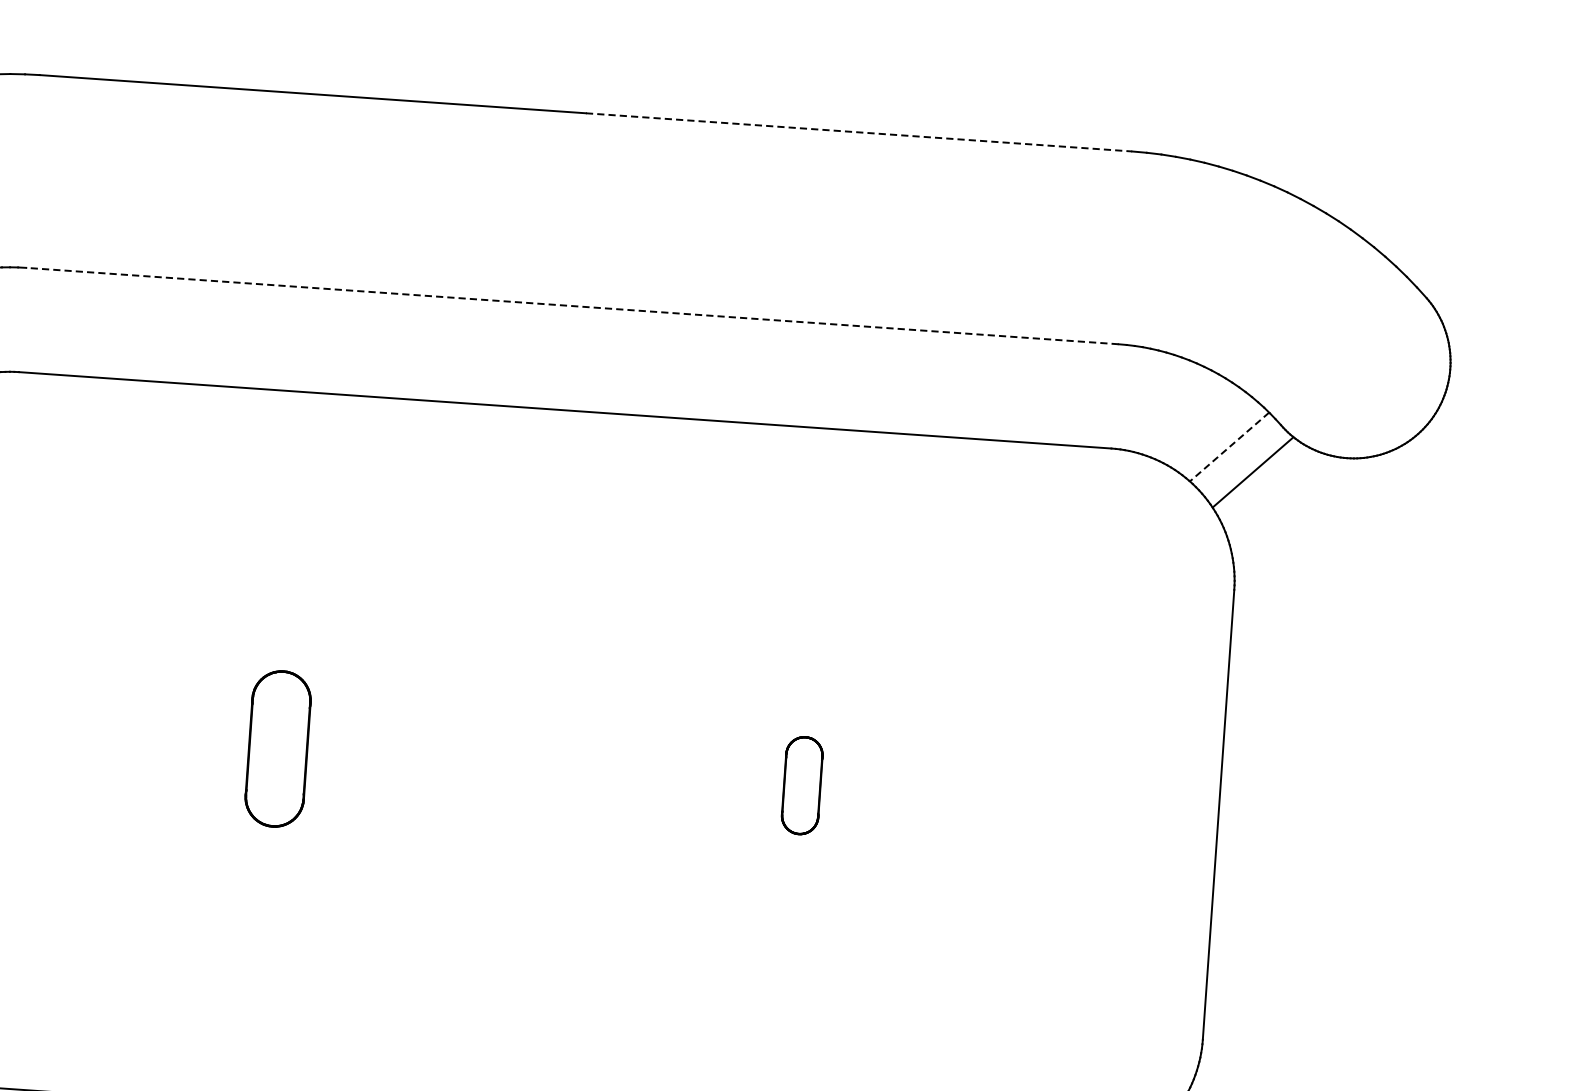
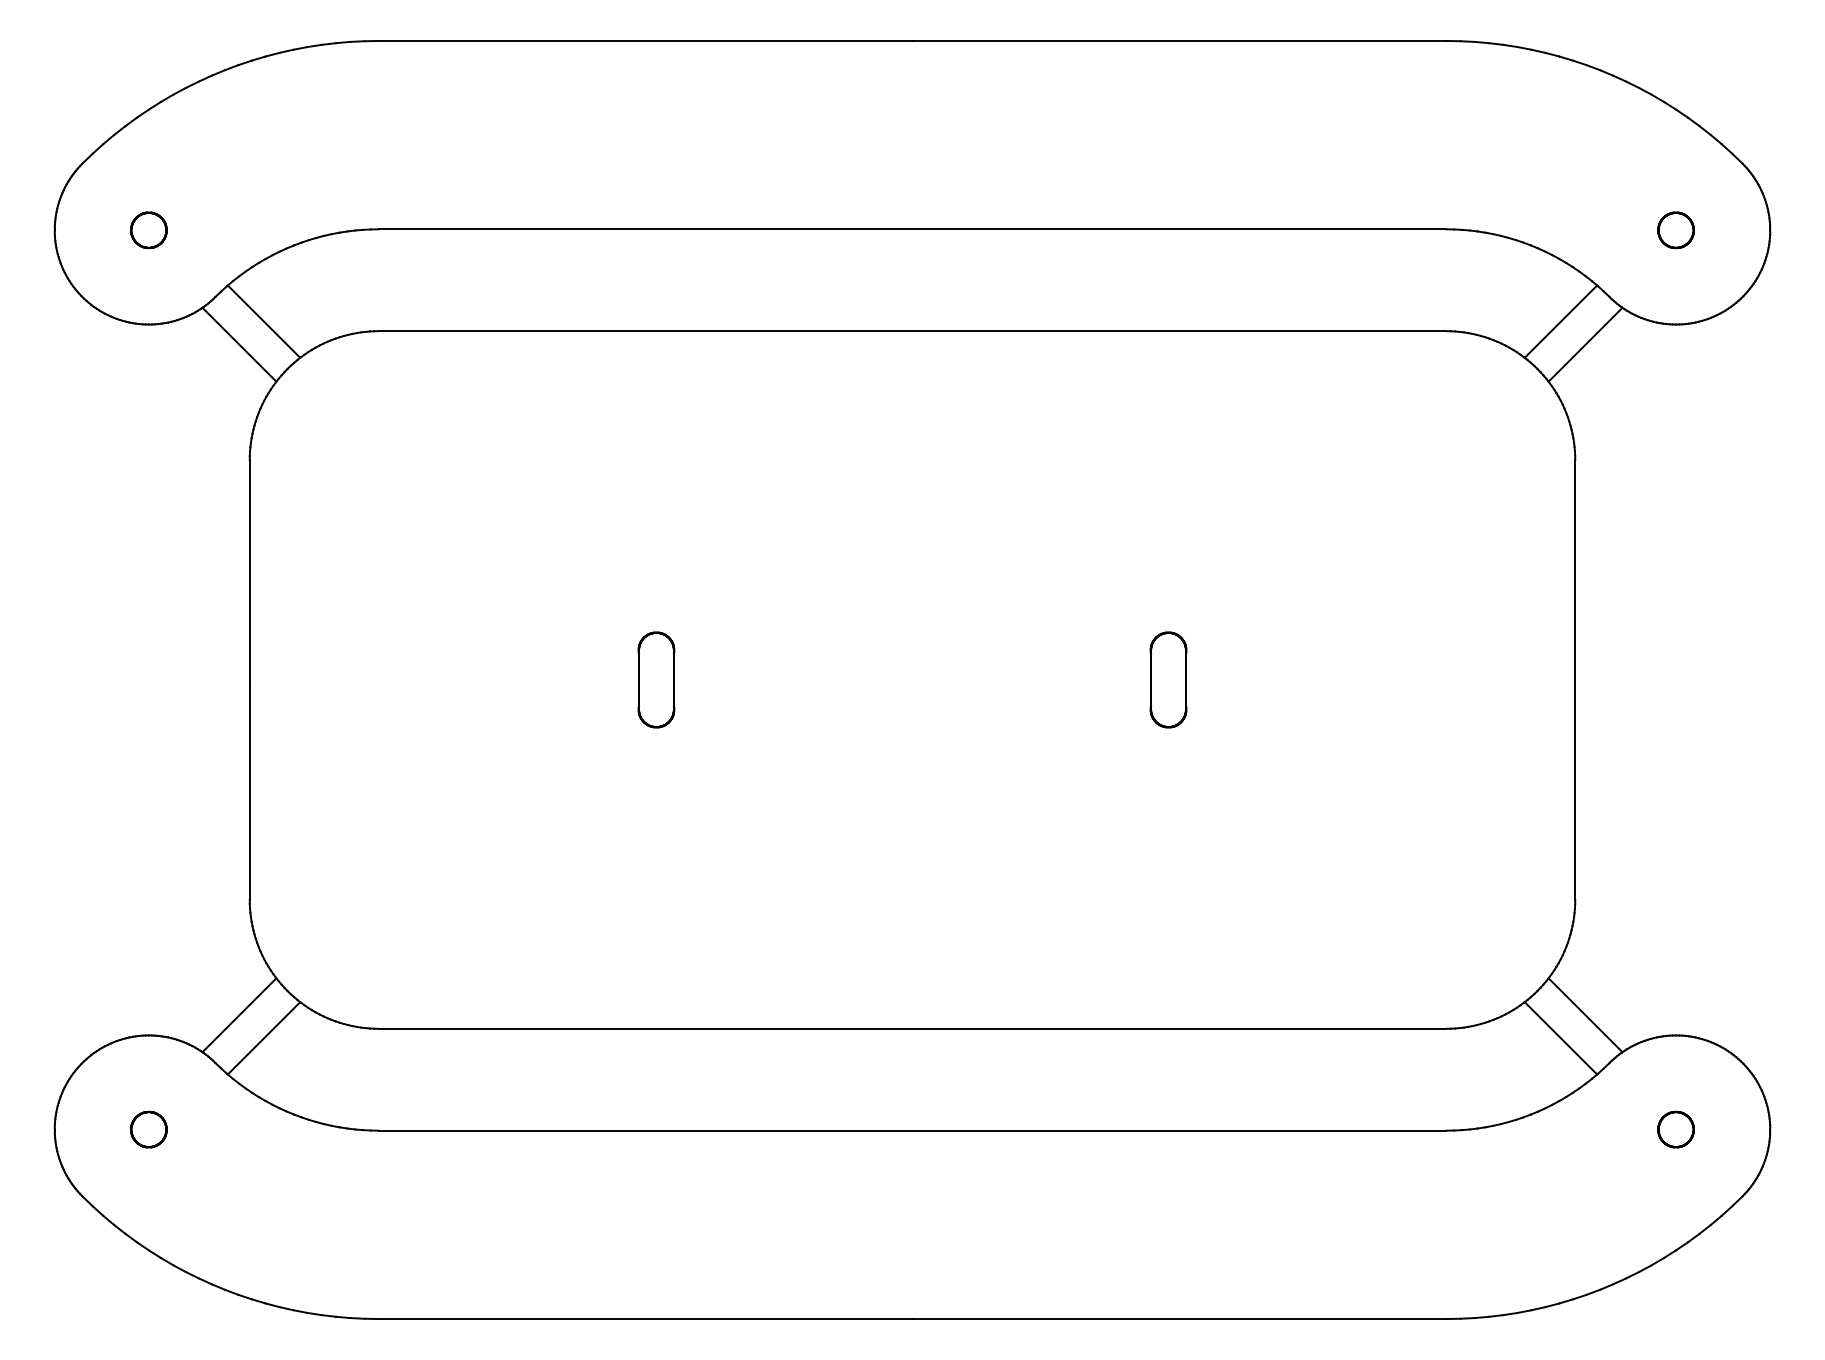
line: (859, 131) -> (1179, 40), dashed -> solid
line: (572, 306) -> (912, 229), dashed -> solid
part: (1353, 361) -> (1675, 230), added
line: (1229, 447) -> (1560, 322), dashed -> solid
part: (278, 748) -> (656, 679), size x0.62

